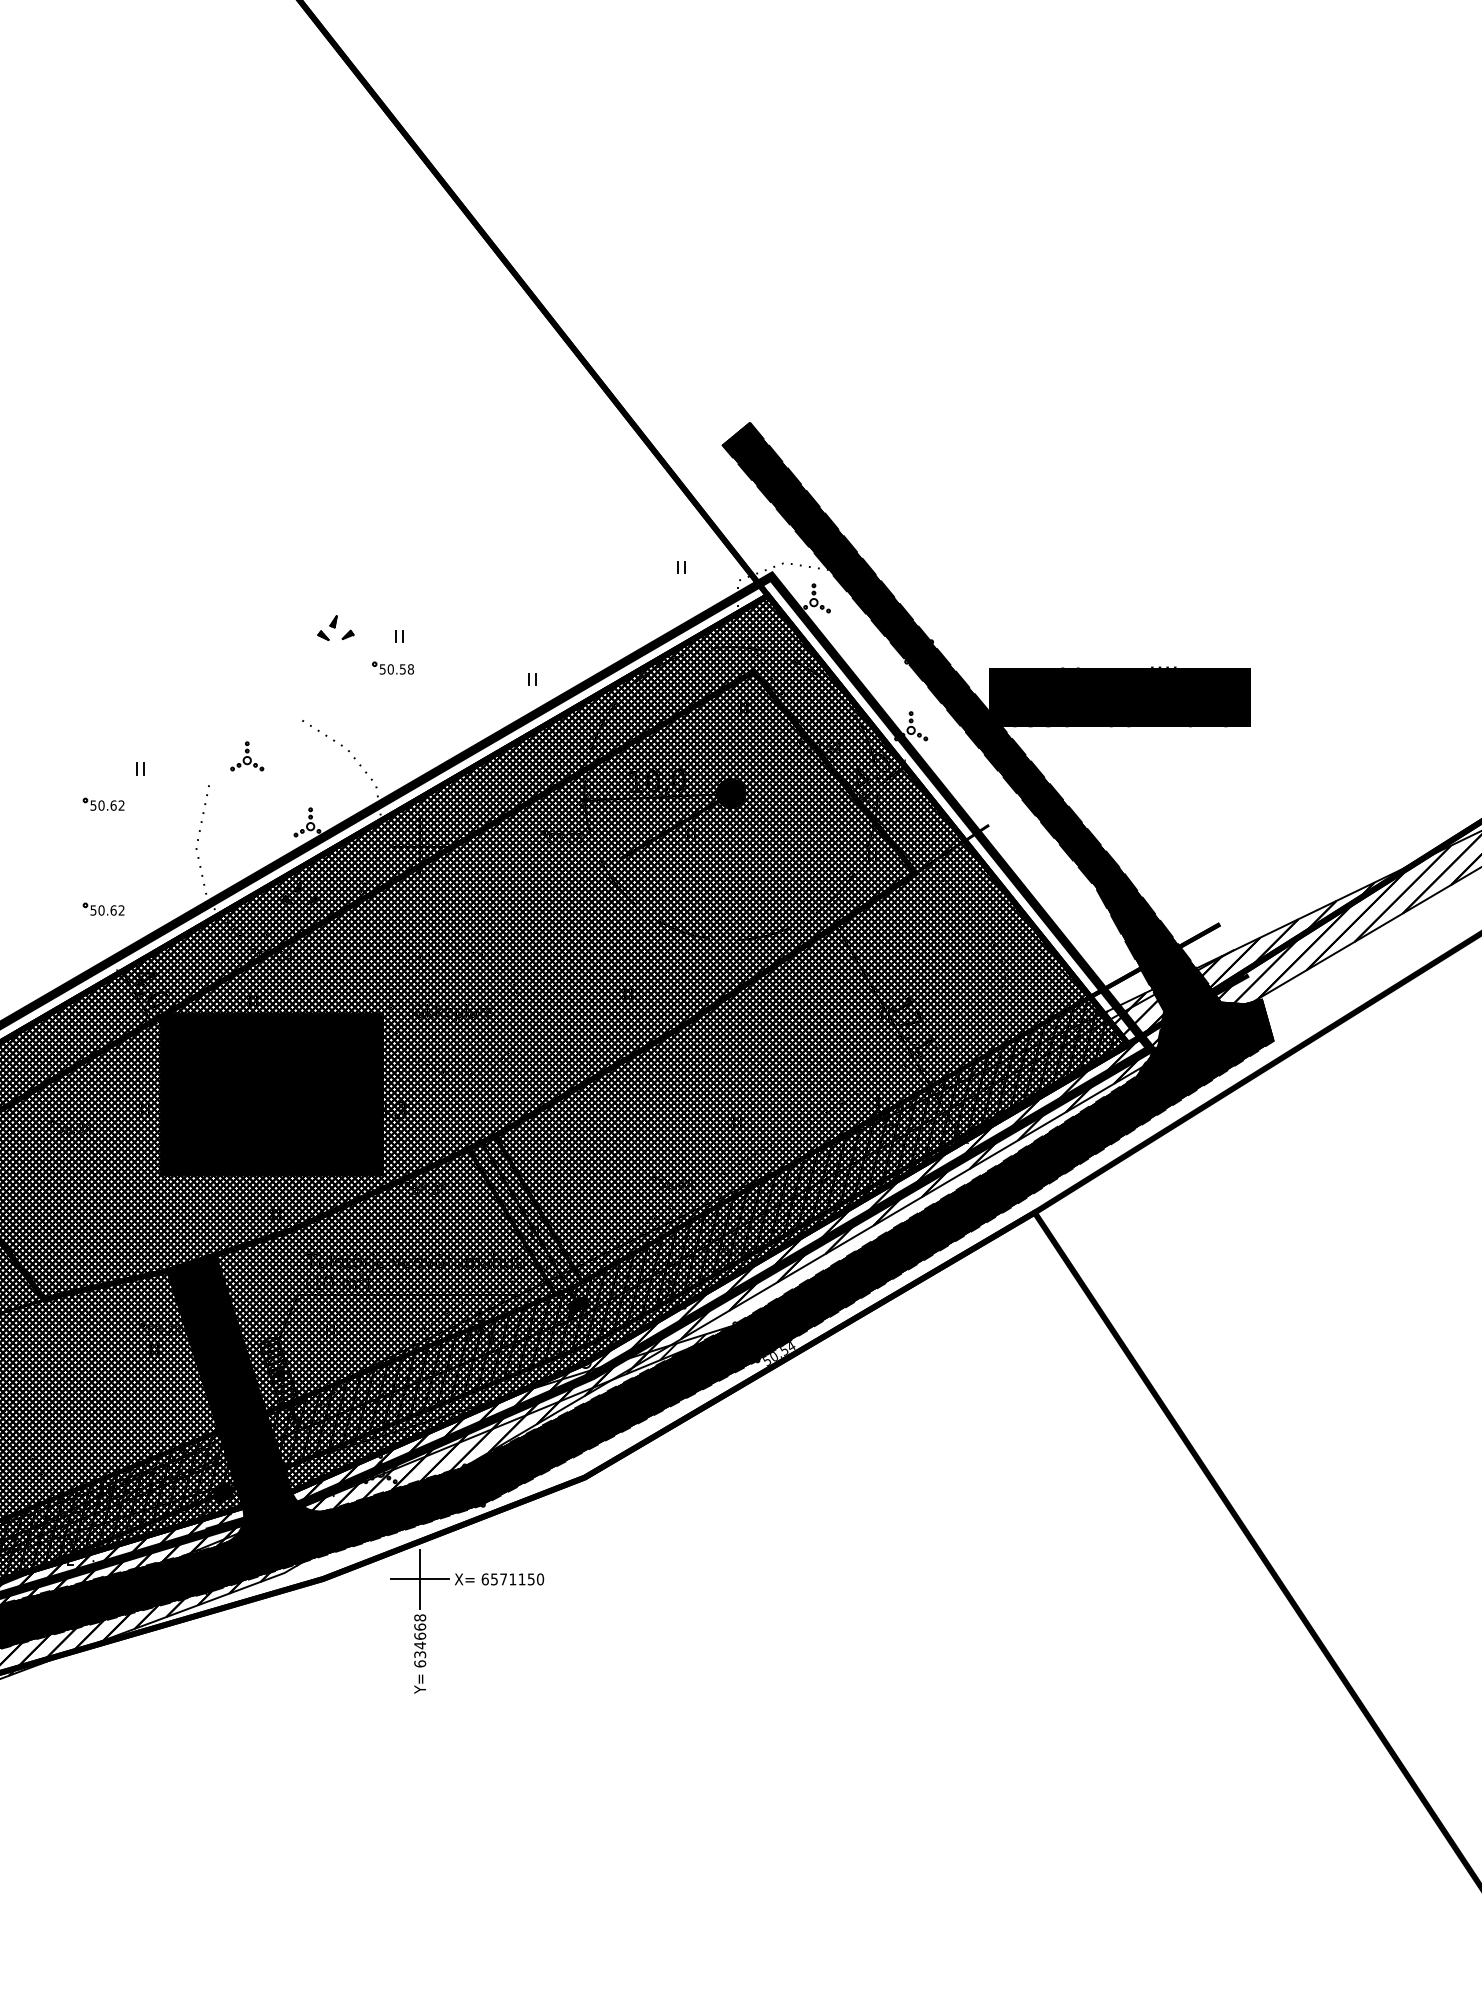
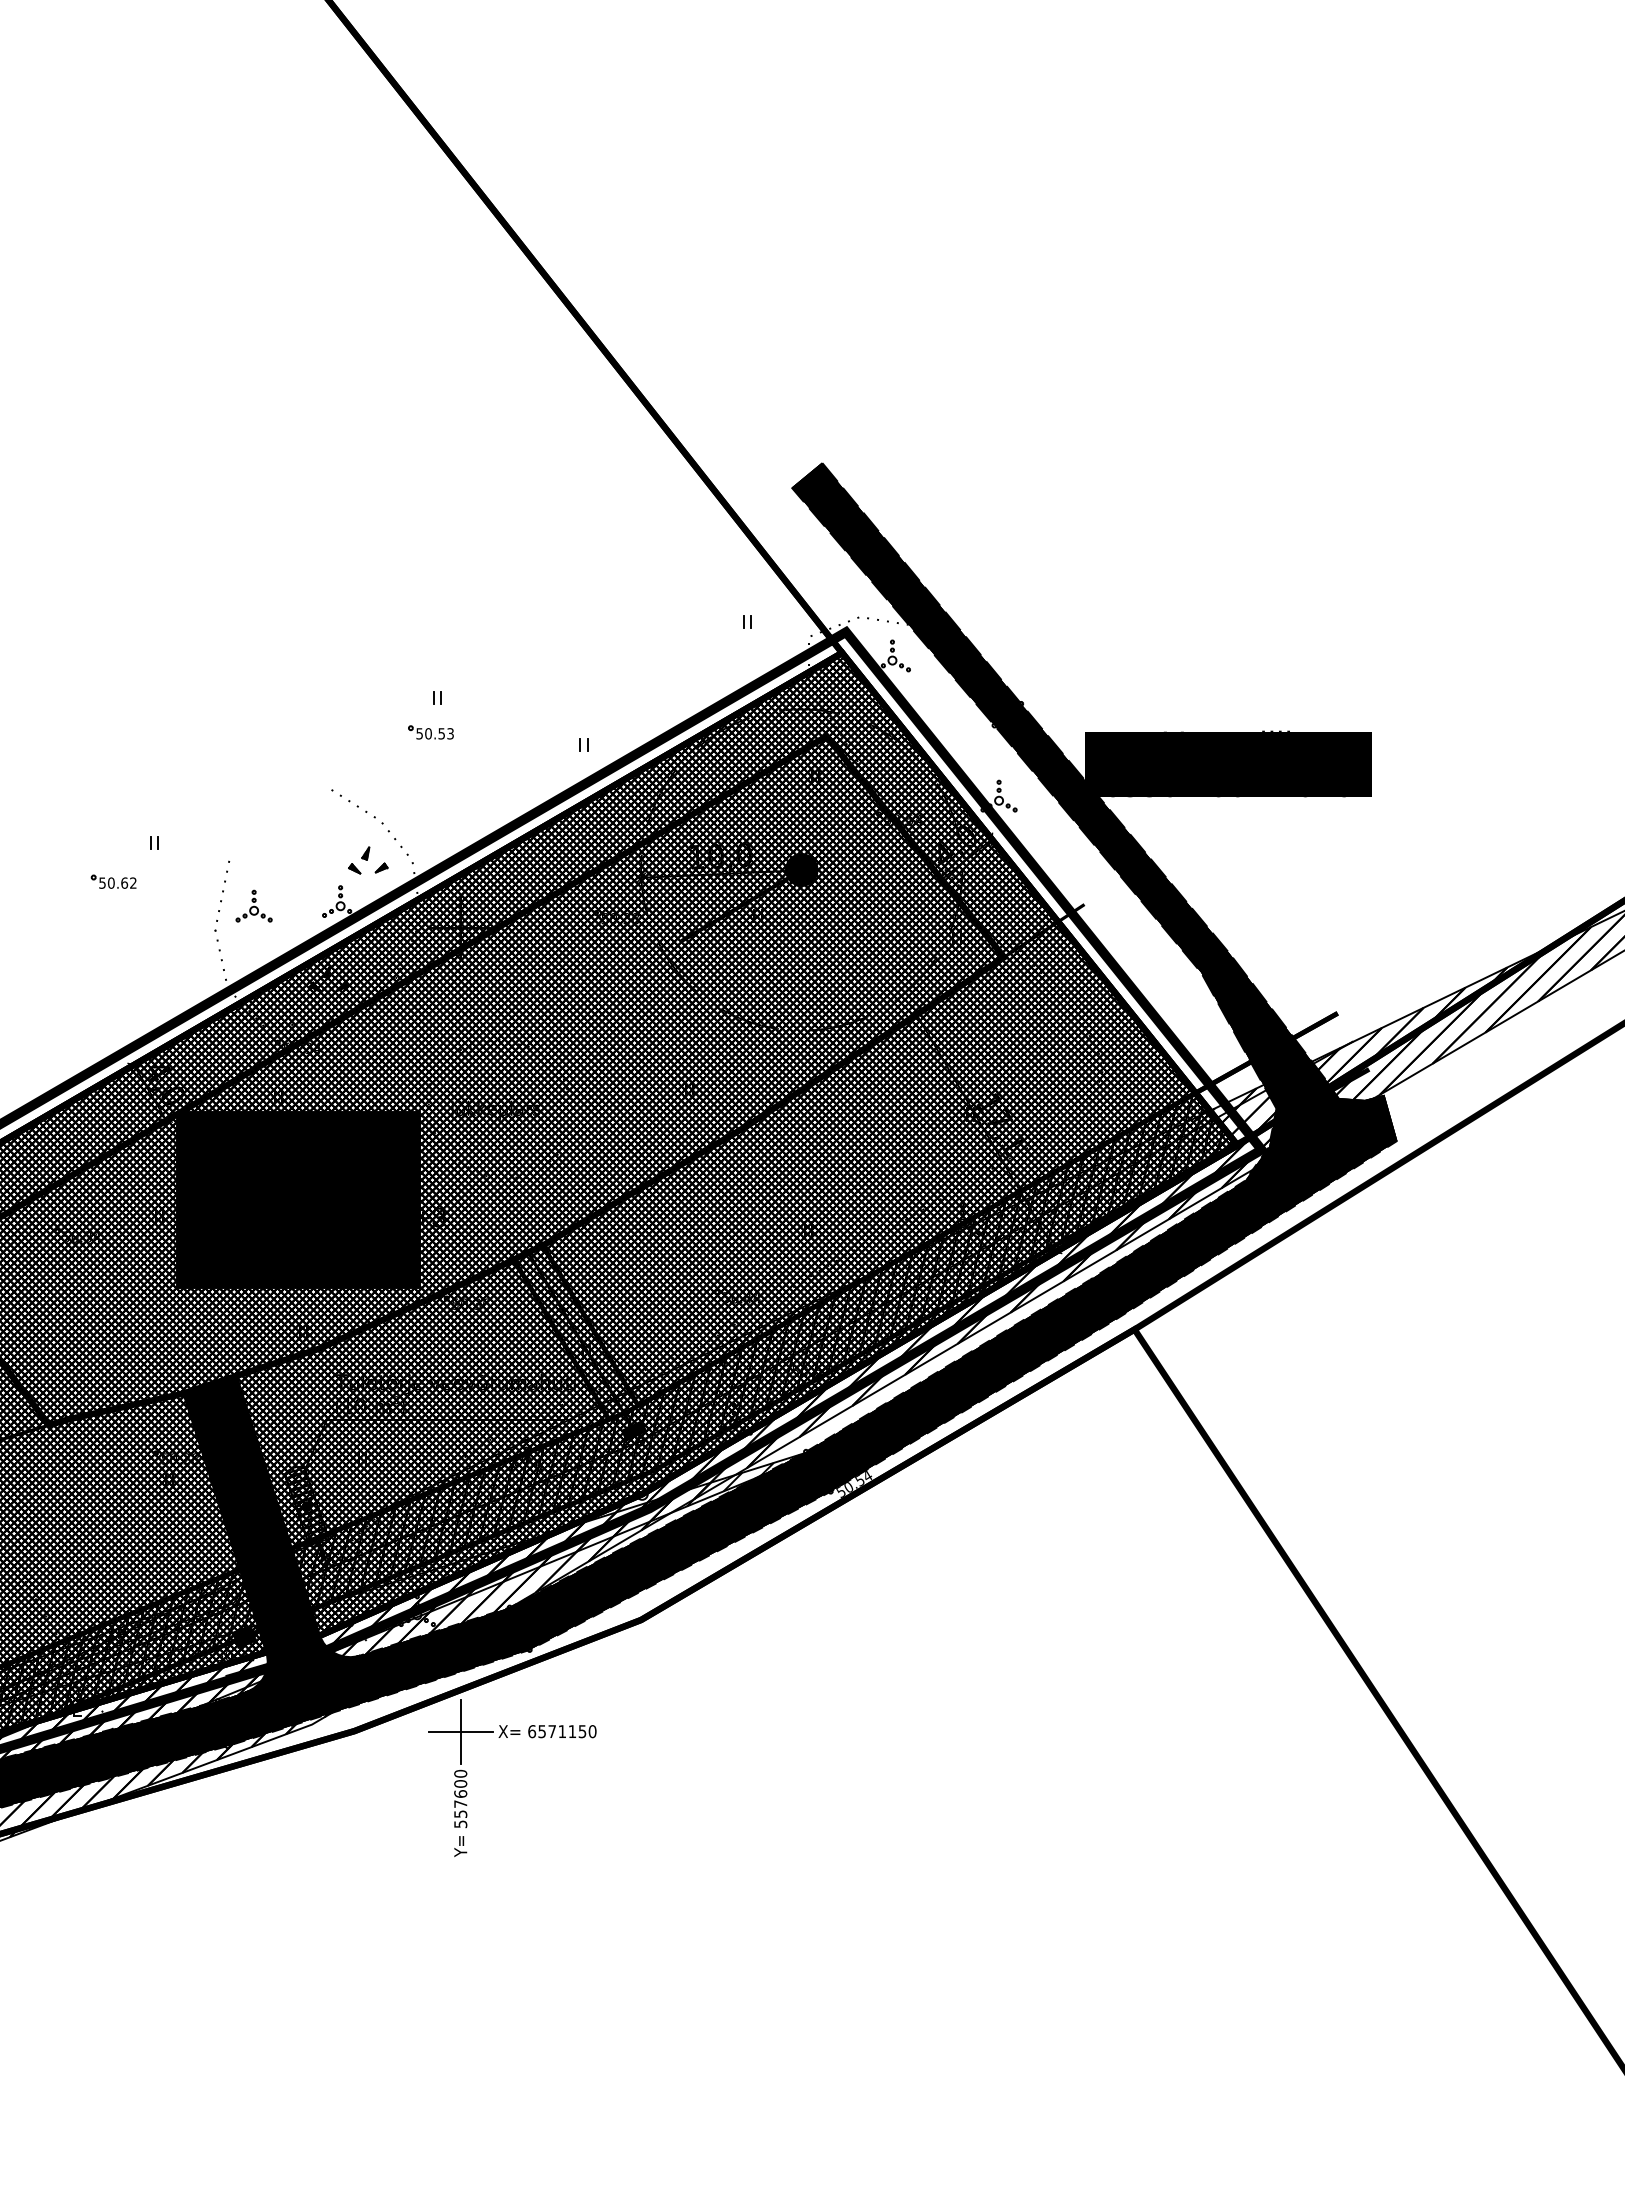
part: (336, 628) -> (368, 860), moved
text: (410, 669) -> (450, 733), 50.58 -> 50.53
part: (246, 755) -> (253, 905), moved
part: (103, 908) -> (113, 996), removed
text: (419, 1640) -> (460, 1798), 634668 -> 557600

